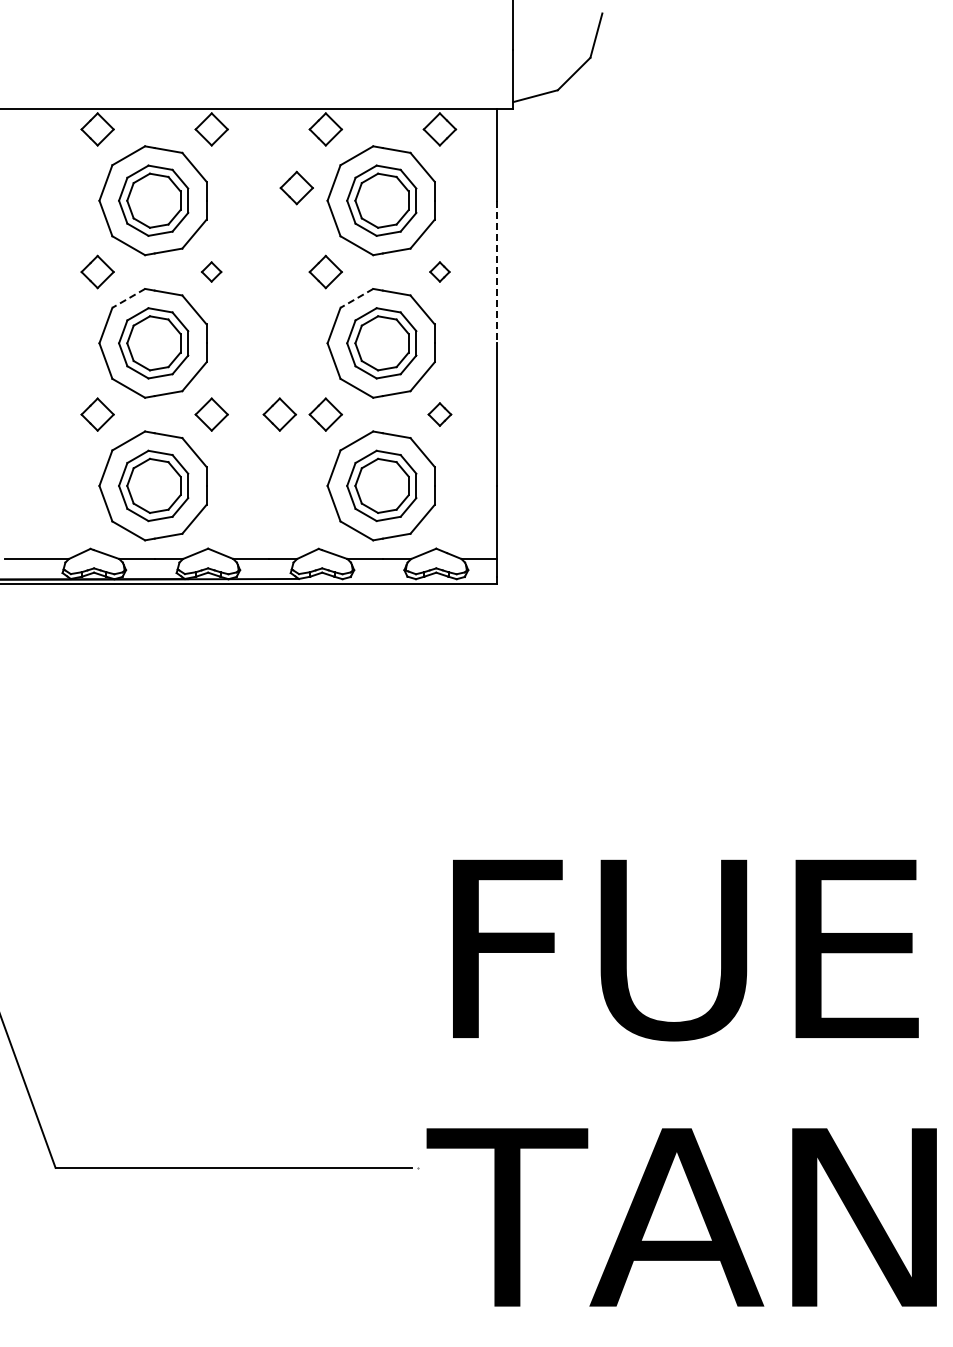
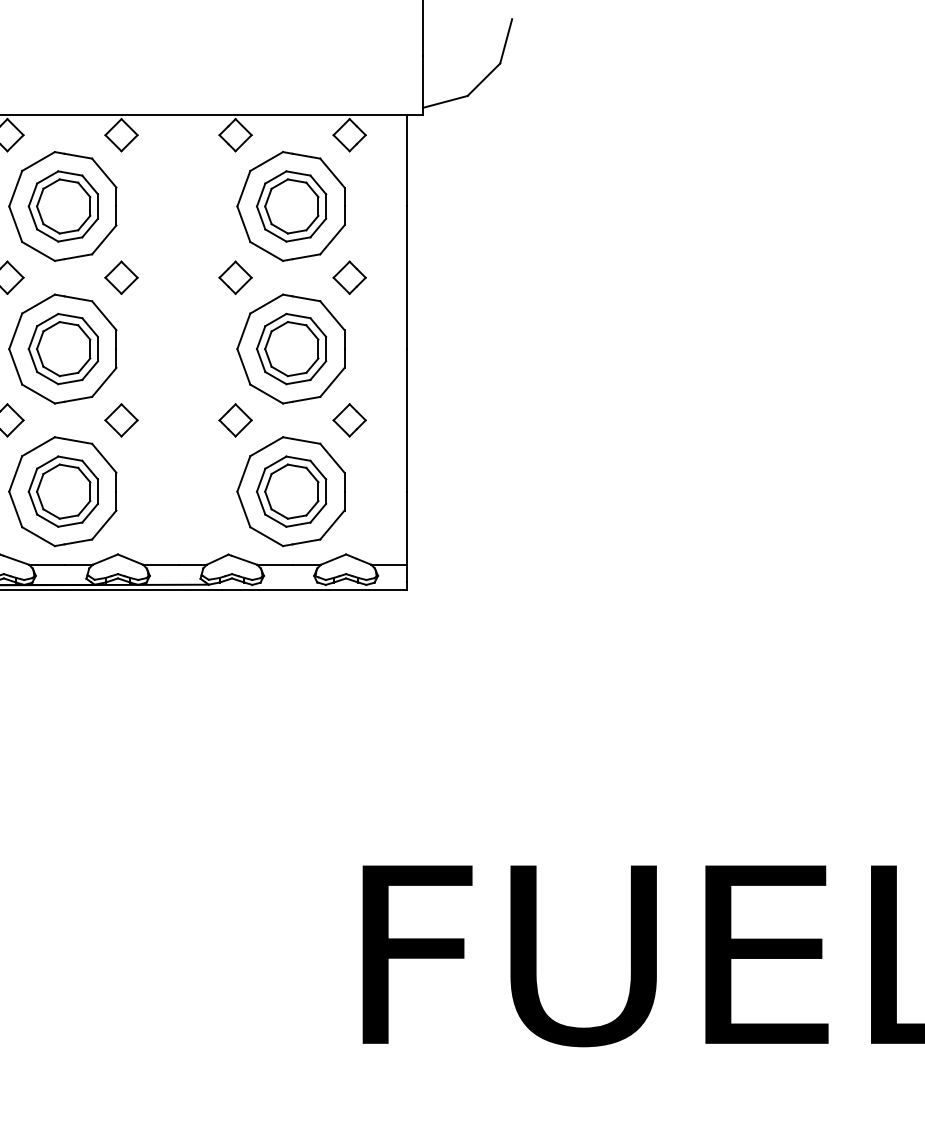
part: (296, 187) -> (206, 193), removed
part: (211, 271) -> (121, 277), size x1.67
part: (439, 271) -> (349, 277), size x1.67
line: (496, 272) -> (406, 278), dashed -> solid
line: (128, 298) -> (38, 304), dashed -> solid
line: (356, 298) -> (266, 304), dashed -> solid
part: (279, 414) -> (189, 420), removed
part: (439, 414) -> (349, 420), size x1.43

